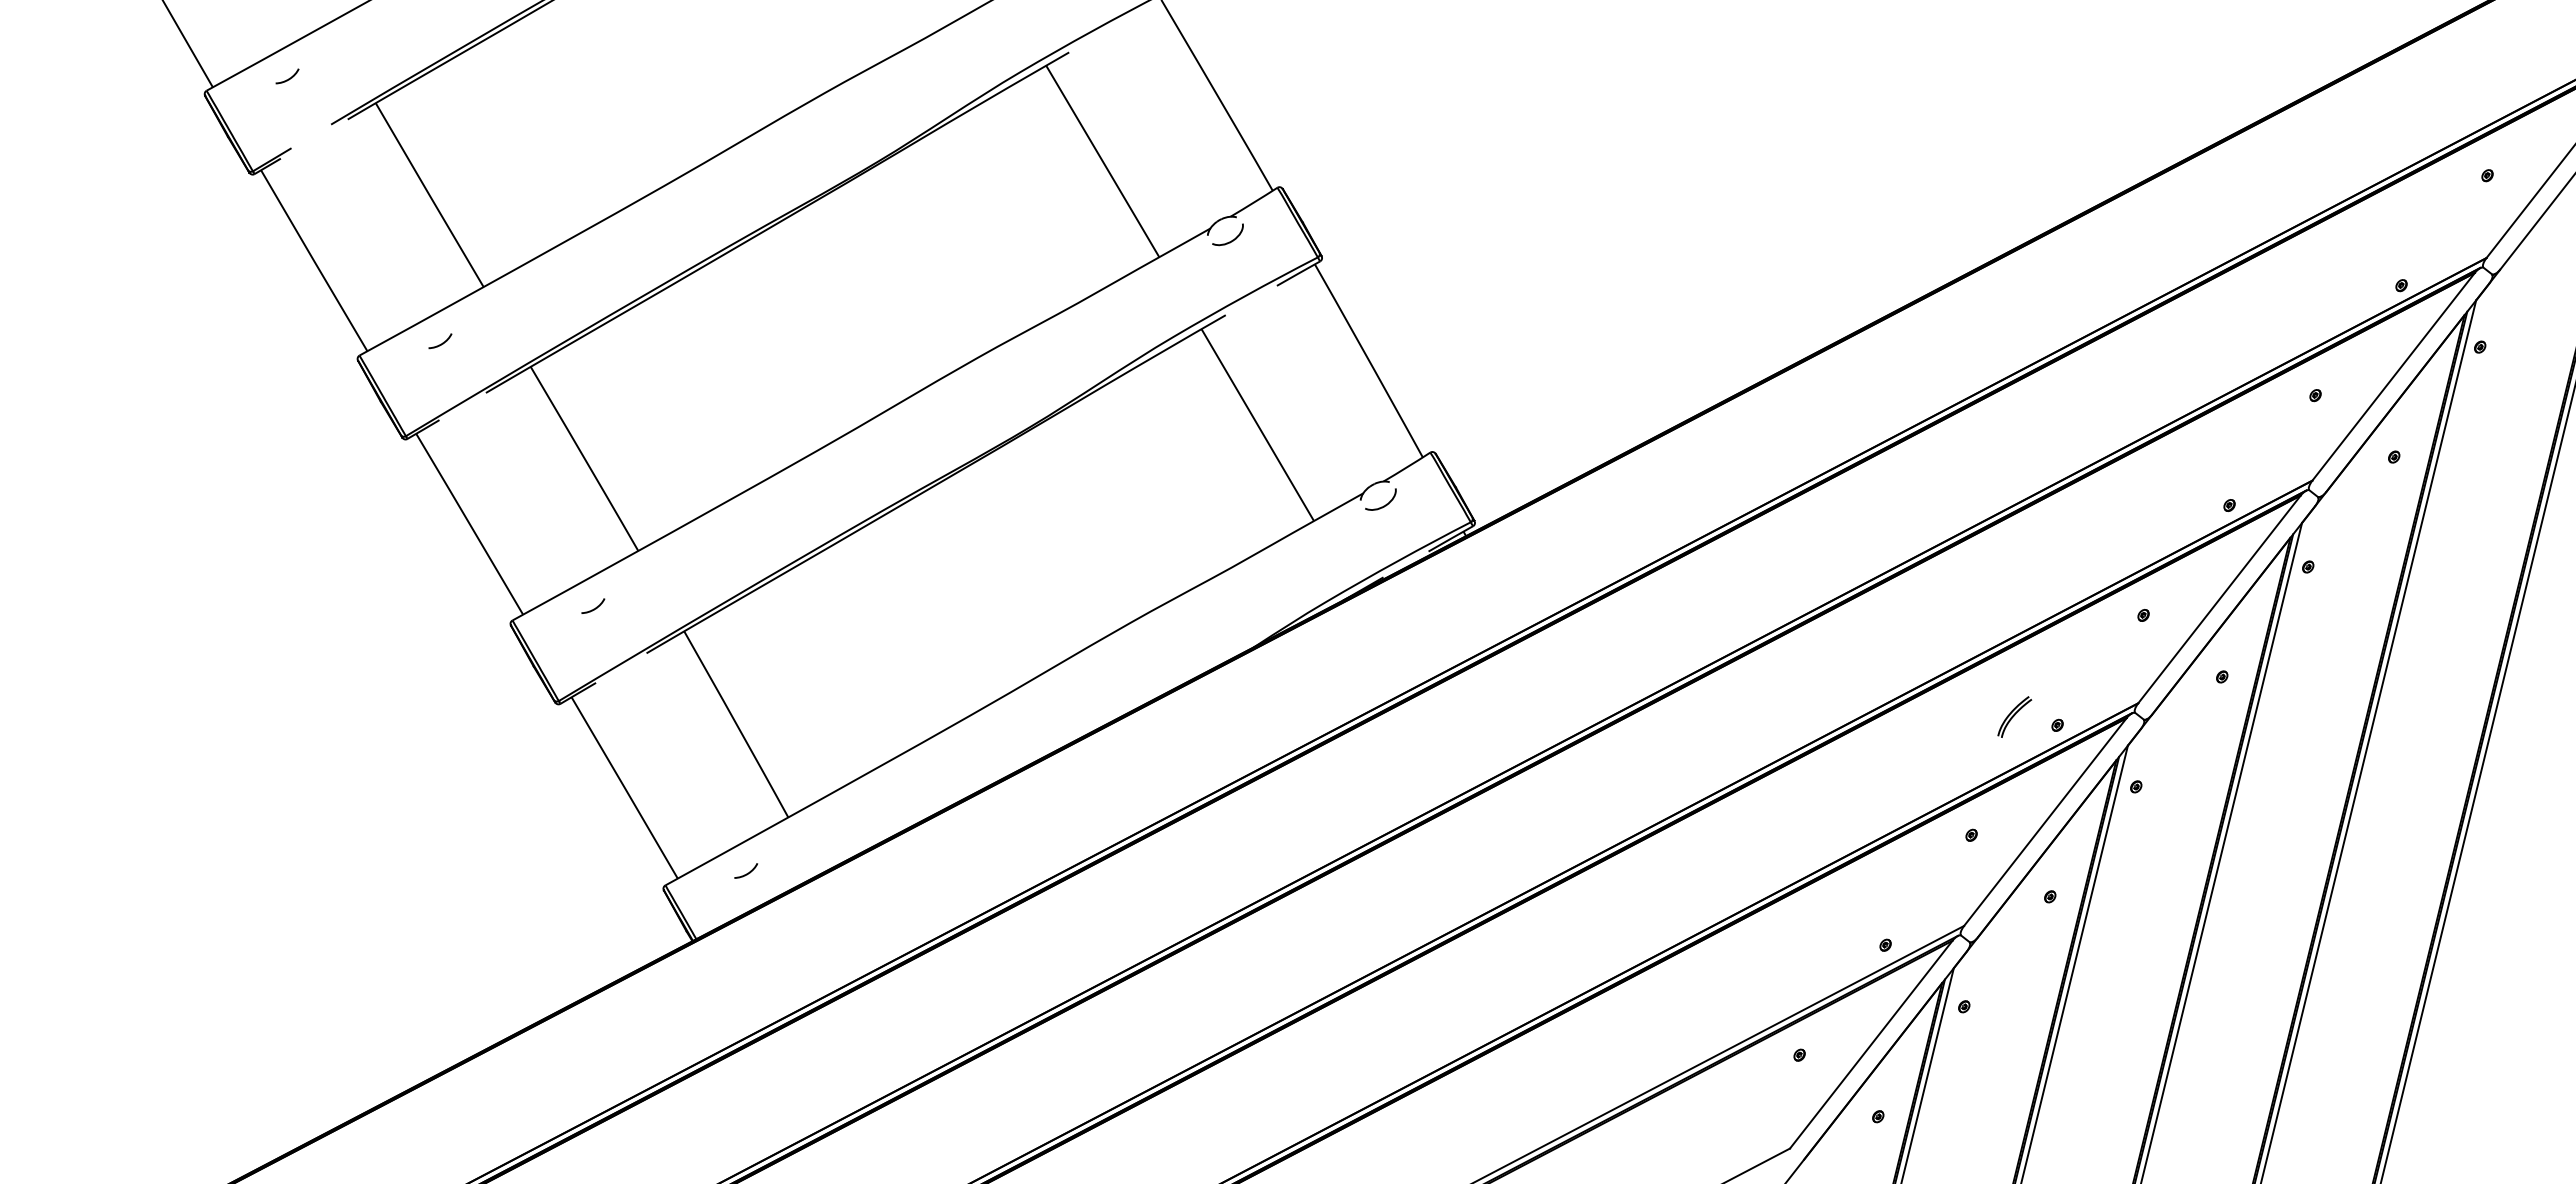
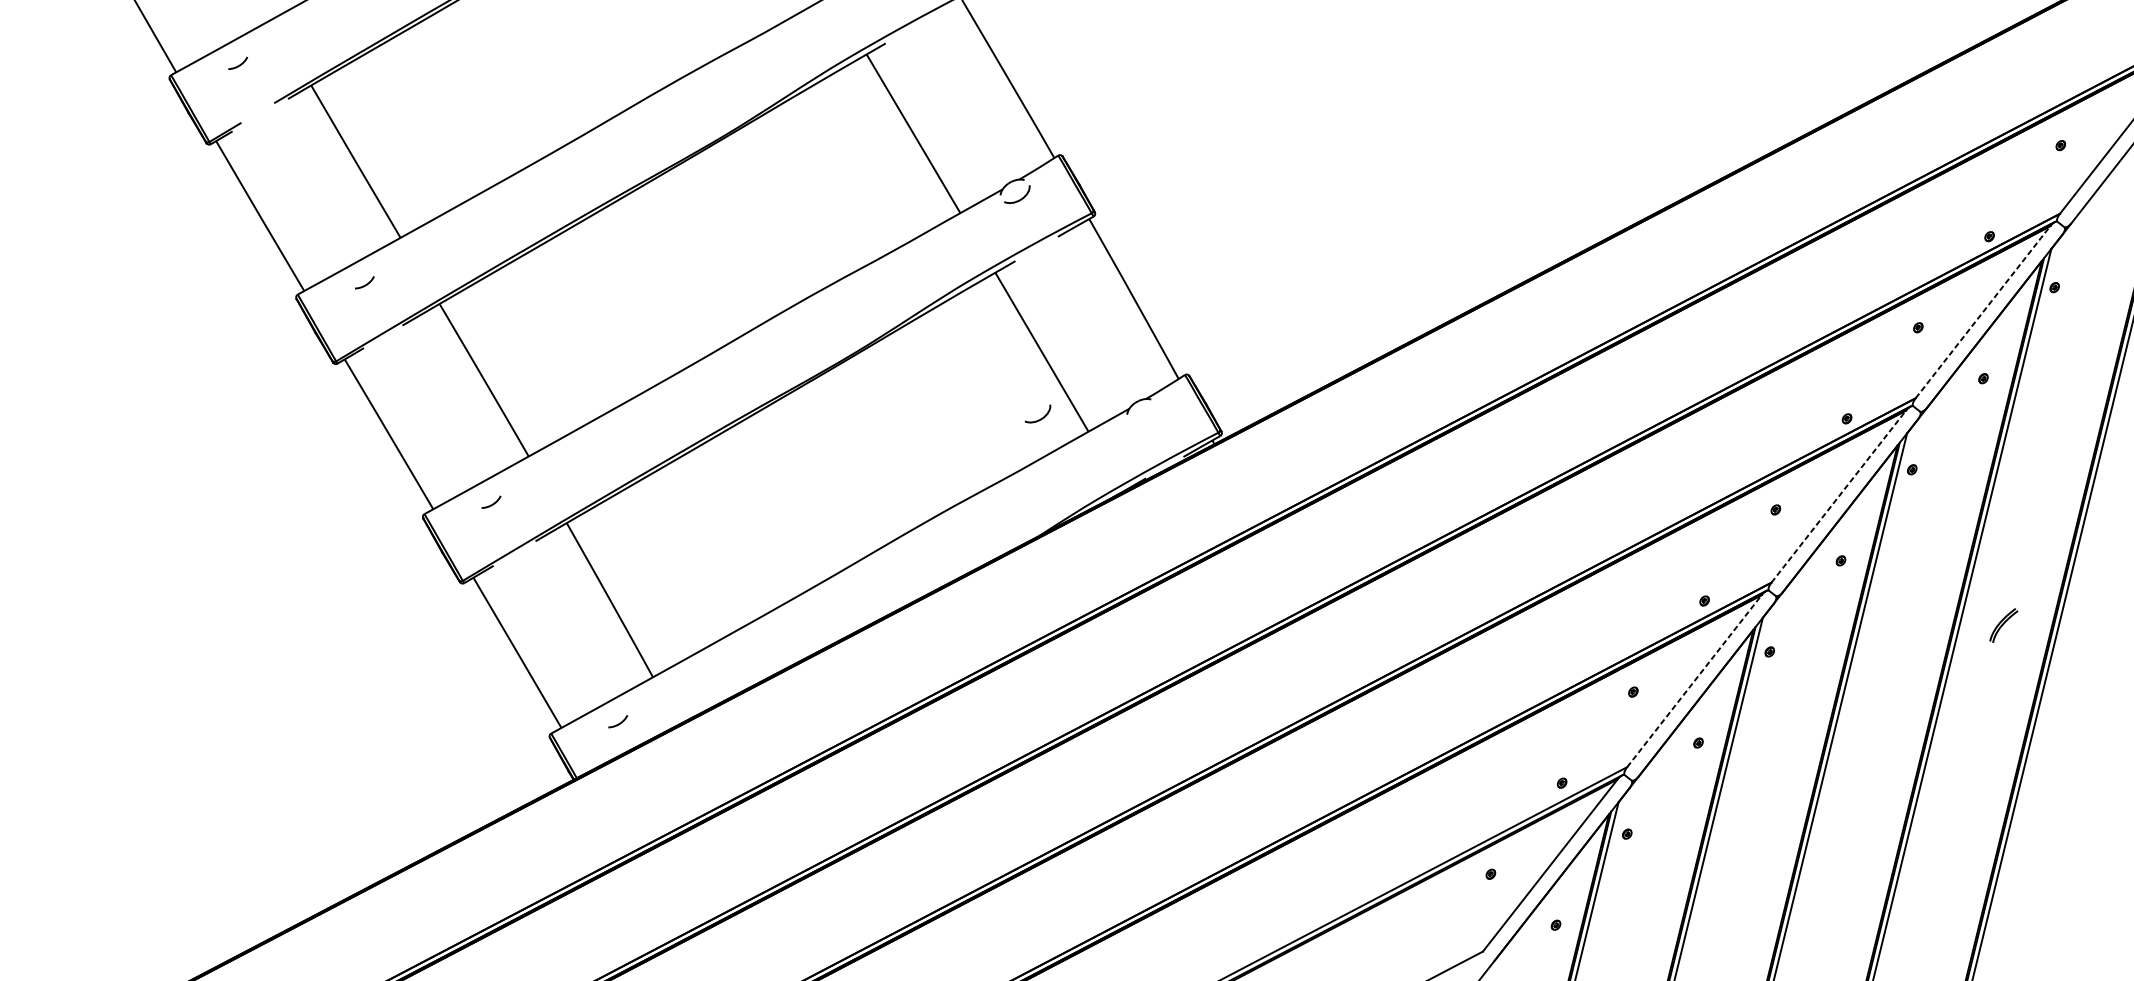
line: (2393, 376) -> (1982, 311), solid -> dashed
curve: (1383, 505) -> (1040, 418), moved
line: (2219, 599) -> (1838, 496), solid -> dashed
part: (2014, 716) -> (2003, 625), moved
line: (2045, 822) -> (1694, 681), solid -> dashed

